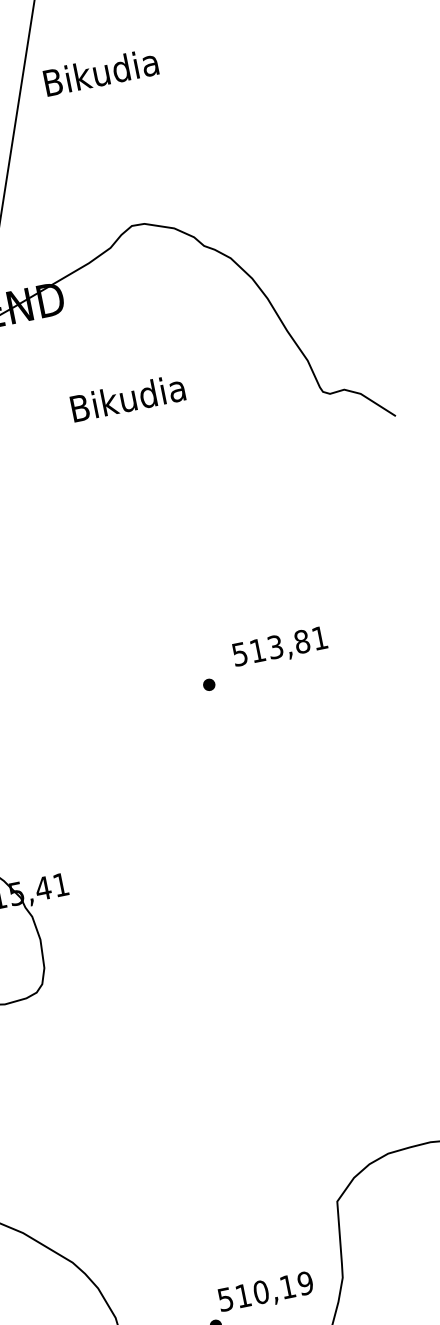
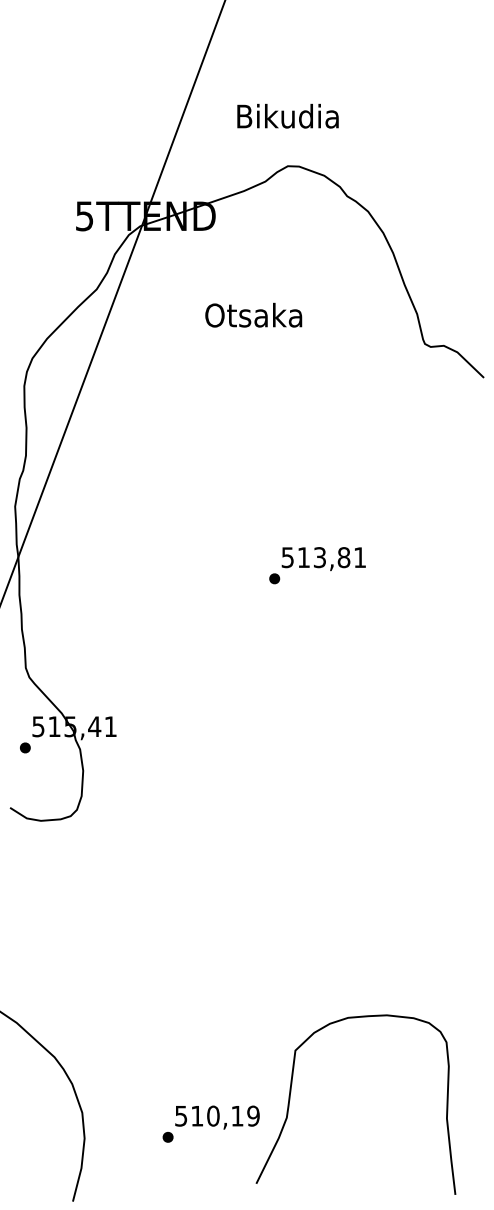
text: (100, 71) -> (287, 115), moved
text: (126, 397) -> (253, 314), Bikudia -> Otsaka
text: (279, 648) -> (323, 559), moved

